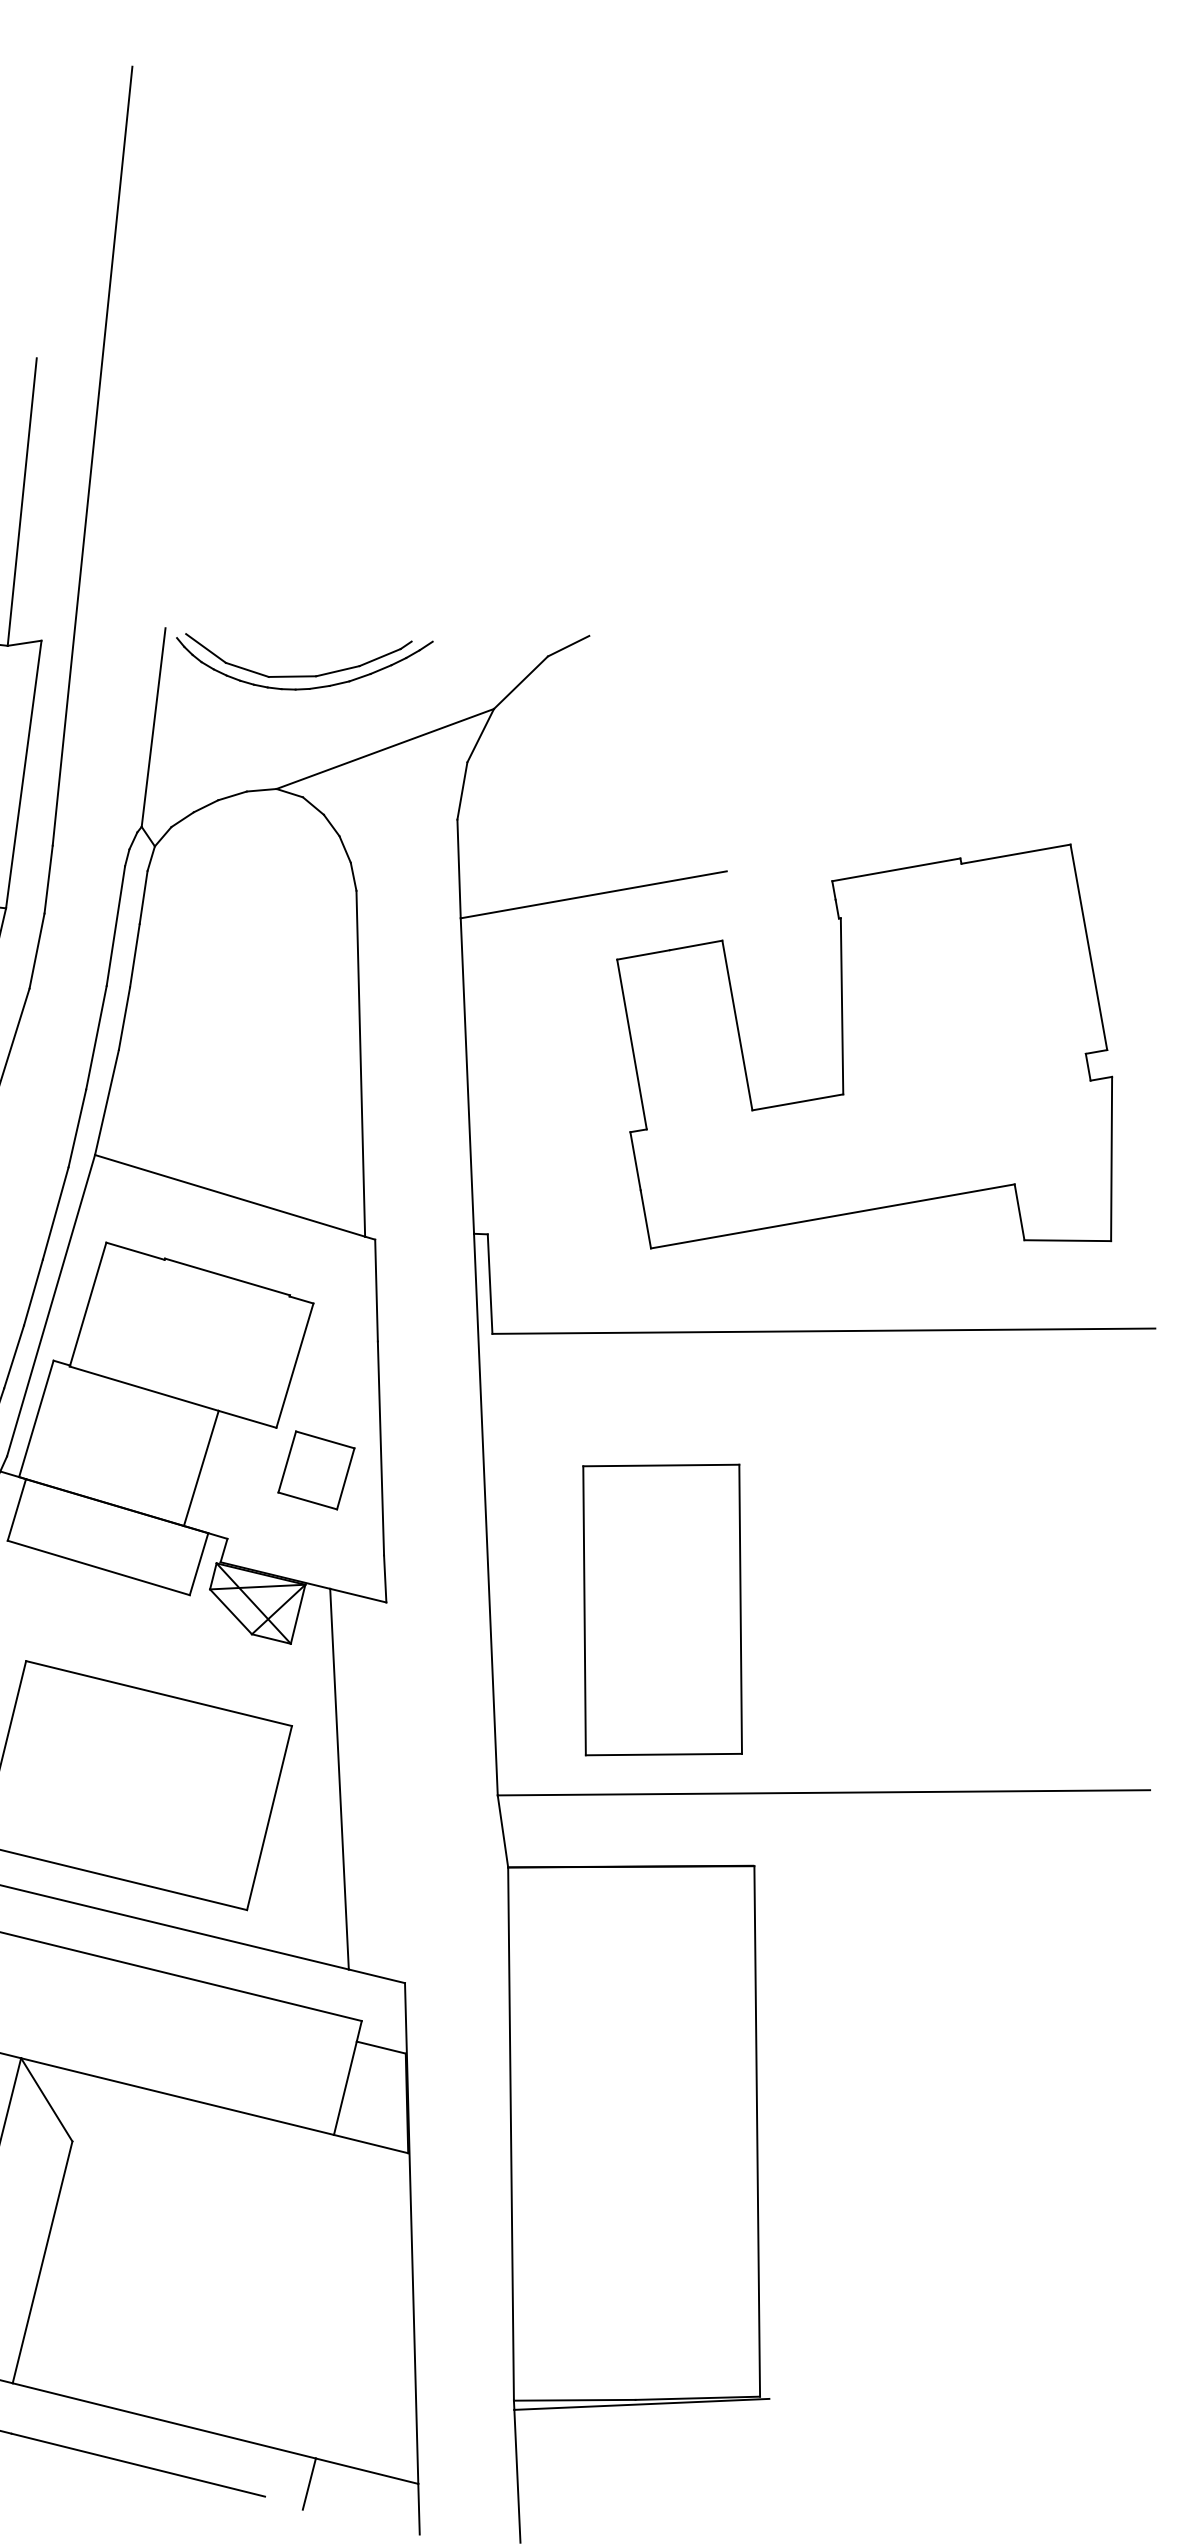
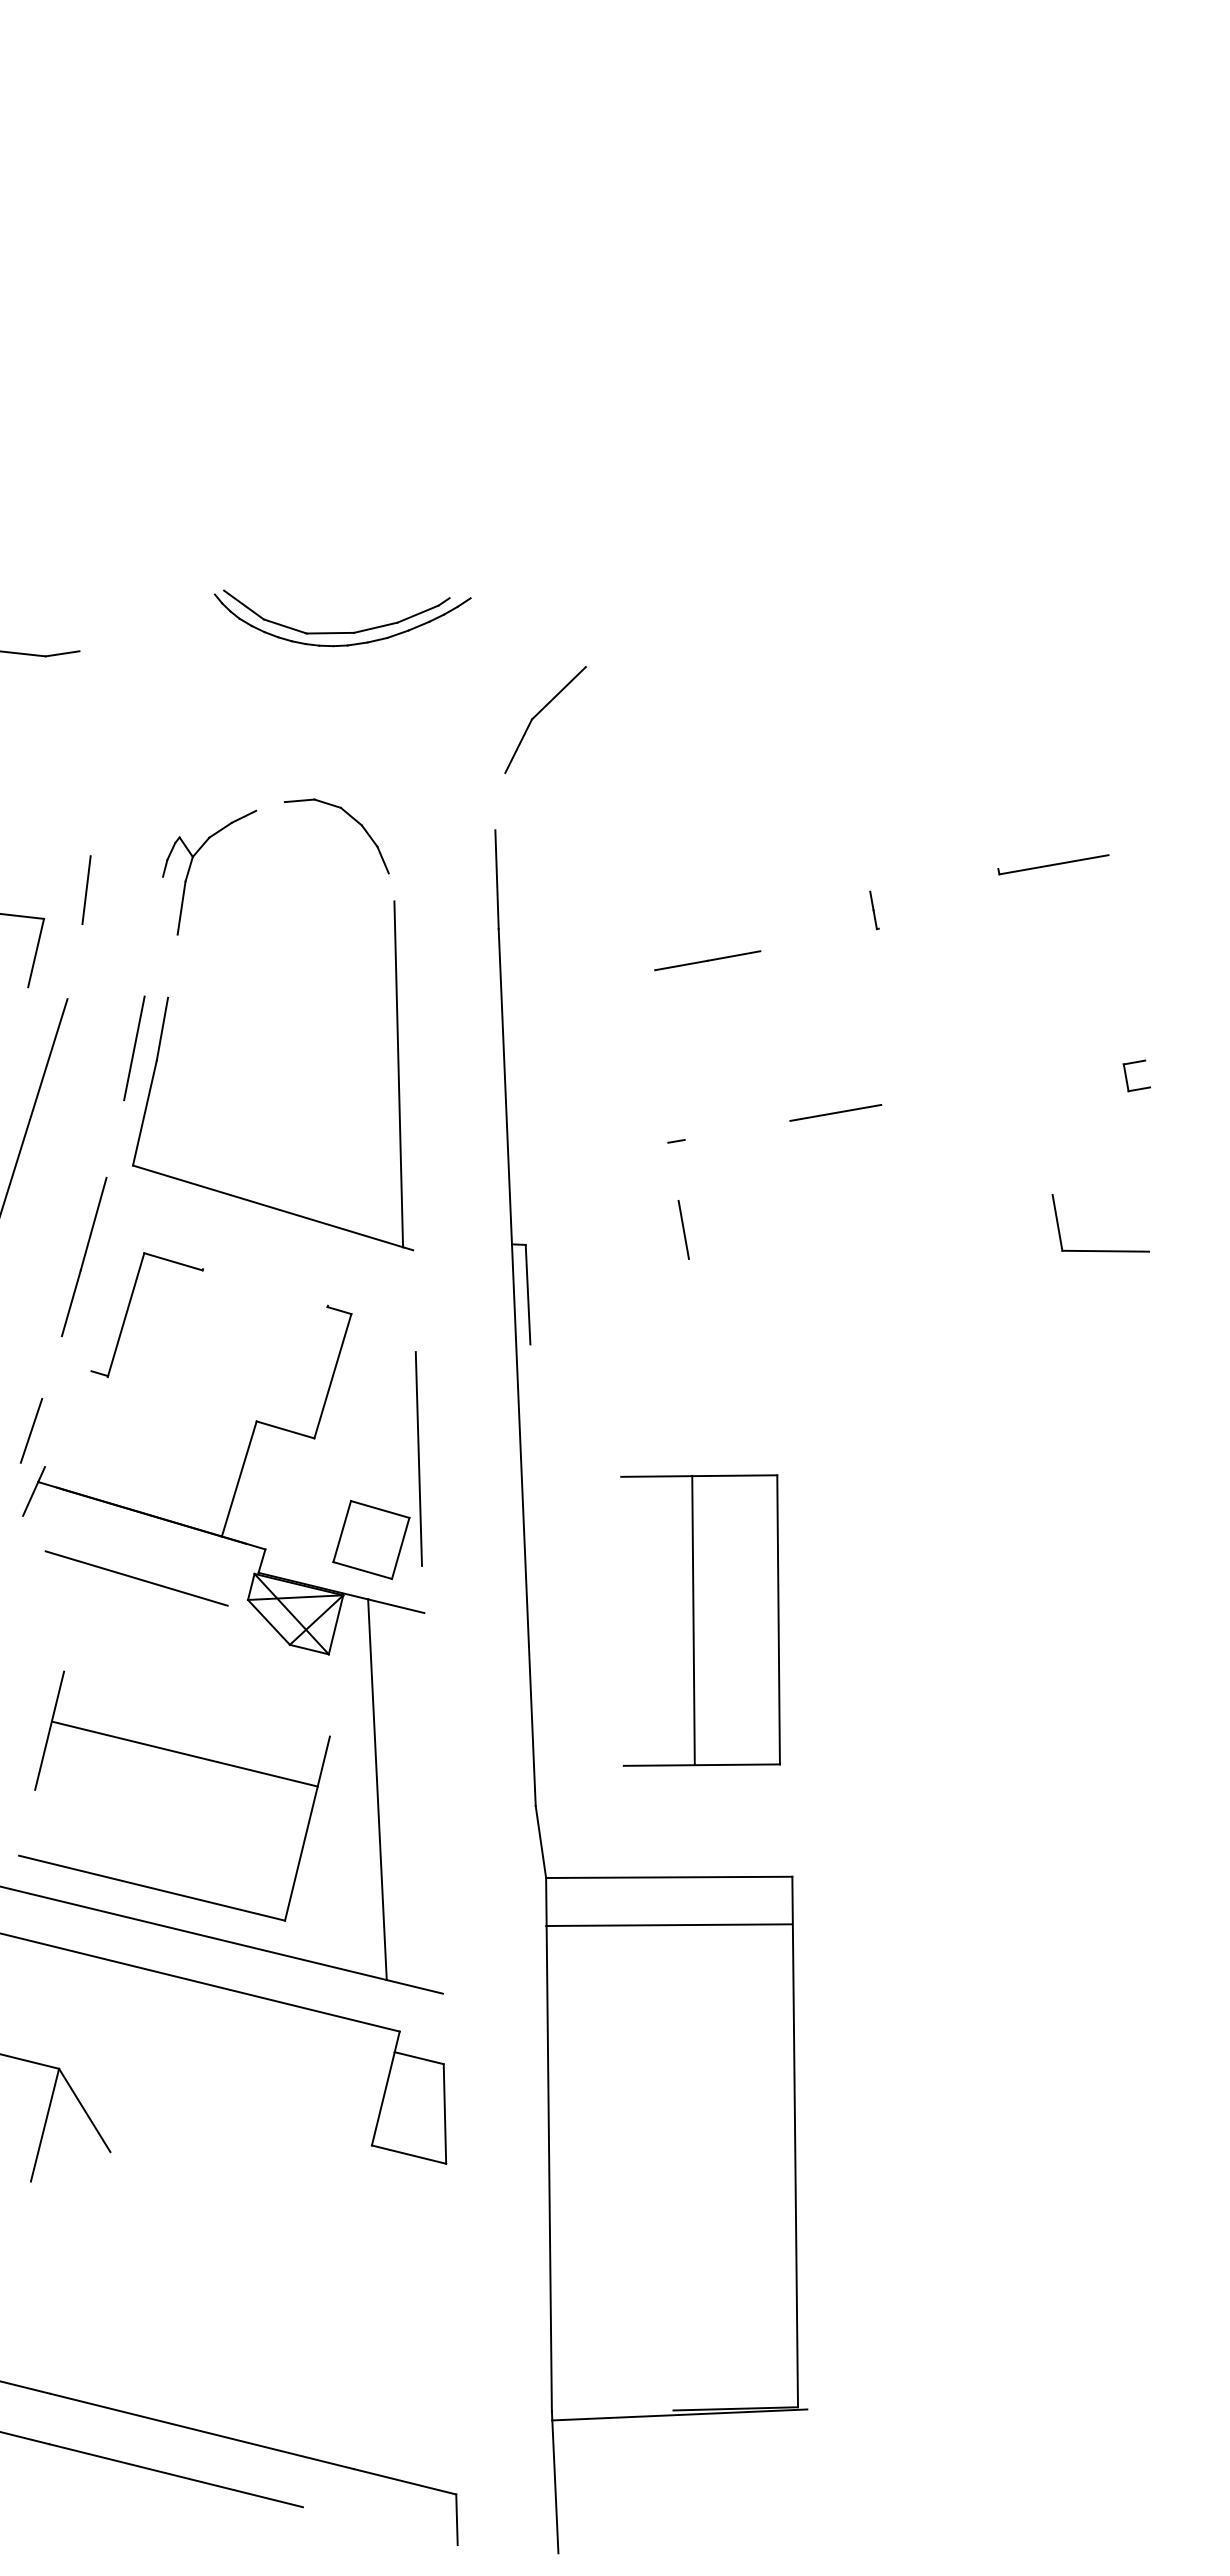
line: (92, 455) -> (130, 466), removed
line: (21, 501) -> (59, 512), removed
line: (568, 645) -> (606, 656), removed
part: (304, 675) -> (342, 632), moved
line: (153, 726) -> (191, 737), removed
line: (384, 748) -> (422, 759), removed
line: (23, 773) -> (61, 784), removed
line: (462, 790) -> (500, 801), removed
line: (232, 795) -> (270, 806), removed
line: (896, 869) -> (934, 880), removed
line: (353, 876) -> (391, 887), removed
line: (593, 893) -> (631, 904), removed
line: (115, 925) -> (153, 936), removed
line: (1088, 946) -> (1126, 957), removed
line: (36, 950) -> (74, 961), removed
line: (134, 954) -> (172, 965), removed
line: (841, 1005) -> (879, 1016), removed
line: (737, 1024) -> (775, 1035), removed
line: (631, 1043) -> (669, 1054), removed
line: (77, 1127) -> (115, 1138), removed
line: (1111, 1158) -> (1149, 1169), removed
line: (635, 1160) -> (673, 1171), removed
line: (832, 1215) -> (870, 1226), removed
line: (227, 1276) -> (265, 1287), removed
line: (376, 1290) -> (414, 1301), removed
line: (51, 1304) -> (89, 1315), removed
line: (823, 1330) -> (861, 1341), removed
line: (13, 1356) -> (51, 1367), removed
line: (143, 1388) -> (181, 1399), removed
line: (36, 1418) -> (74, 1429), removed
part: (316, 1469) -> (371, 1539), moved
line: (16, 1509) -> (54, 1520), removed
line: (198, 1563) -> (236, 1574), removed
line: (385, 1578) -> (423, 1589), removed
line: (584, 1609) -> (693, 1619), moved
line: (158, 1692) -> (184, 1753), moved
line: (823, 1791) -> (861, 1802), removed
line: (630, 1866) -> (668, 1925), moved
line: (177, 2095) -> (215, 2106), removed
line: (411, 2232) -> (449, 2243), removed
line: (42, 2261) -> (80, 2272), removed
line: (574, 2399) -> (612, 2410), removed
line: (308, 2483) -> (346, 2494), removed

